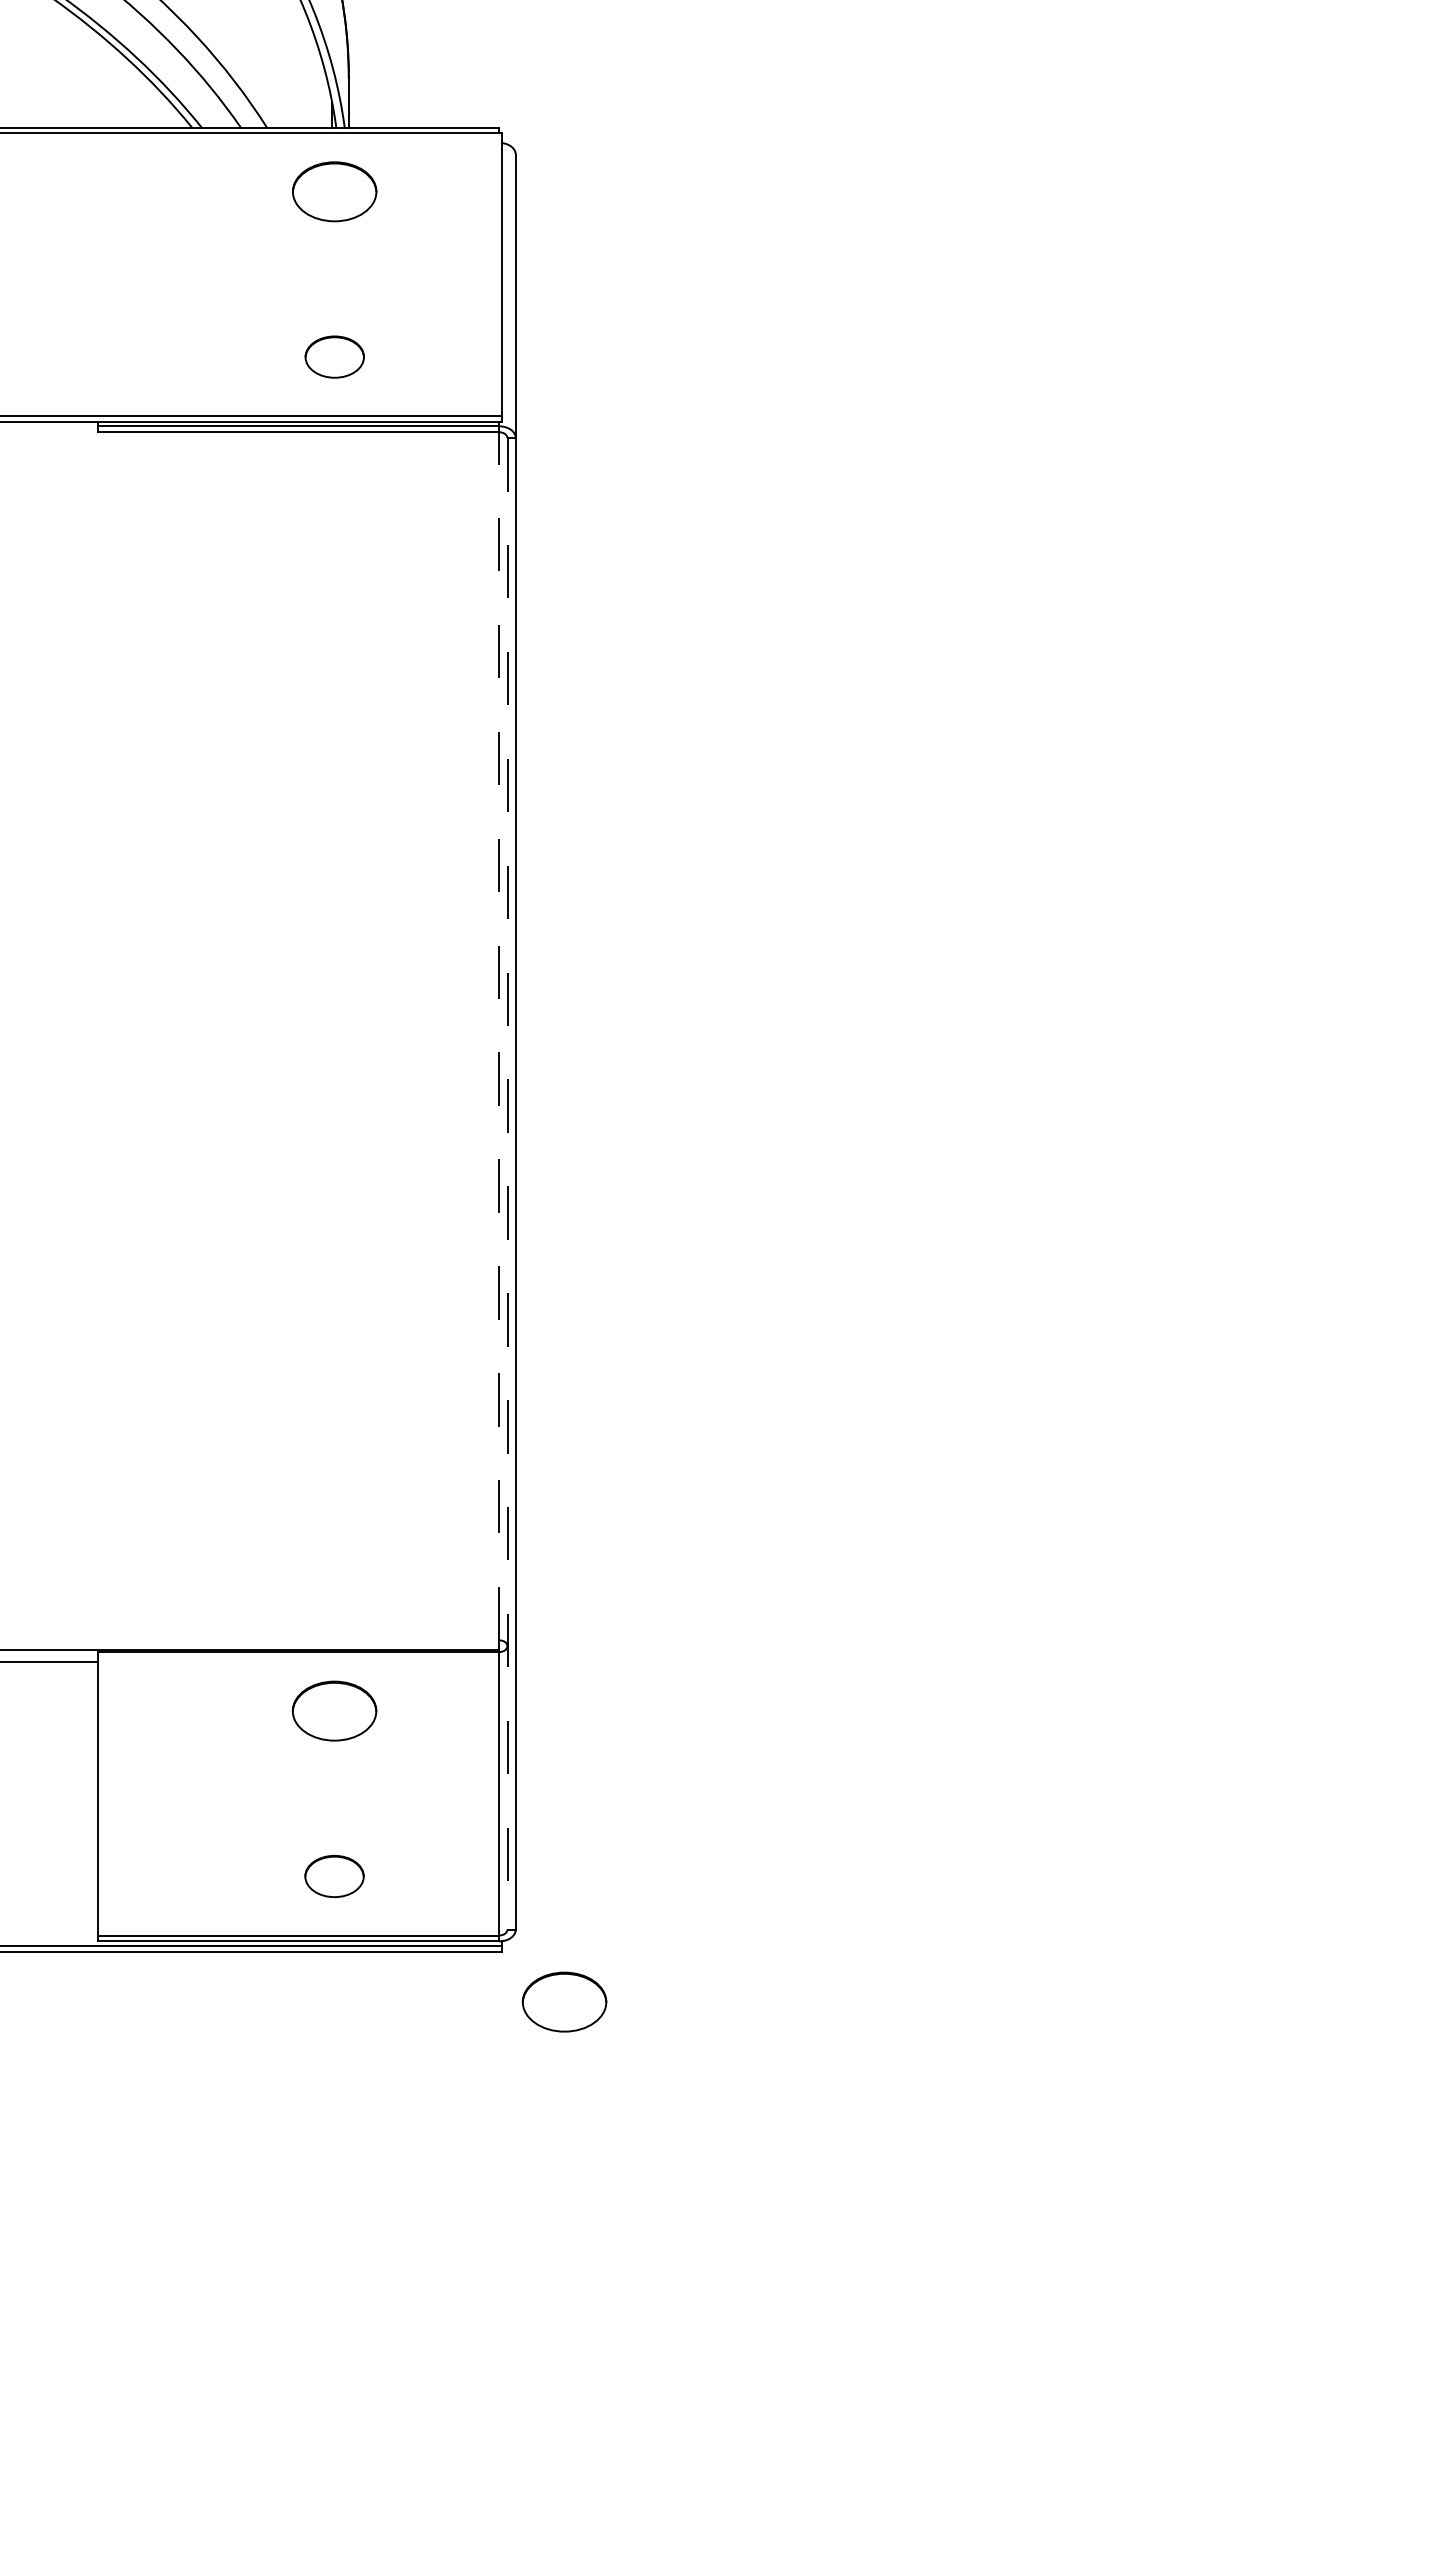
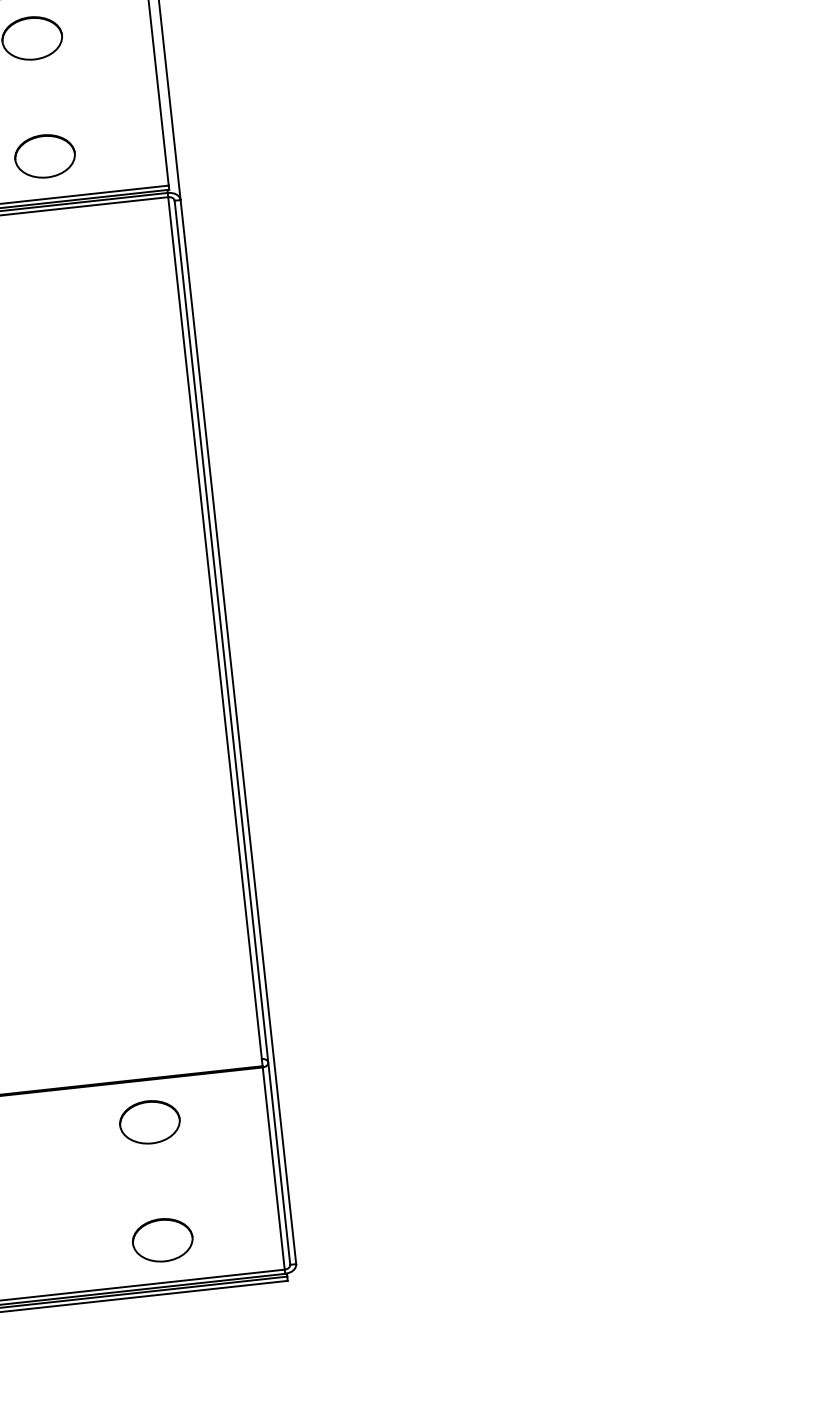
part: (334, 356) -> (44, 155), size x1.43
line: (499, 1035) -> (215, 627), dashed -> solid
line: (507, 1183) -> (232, 732), dashed -> solid
part: (334, 1876) -> (162, 1240), size x1.43
part: (564, 2001) -> (336, 1311), removed

